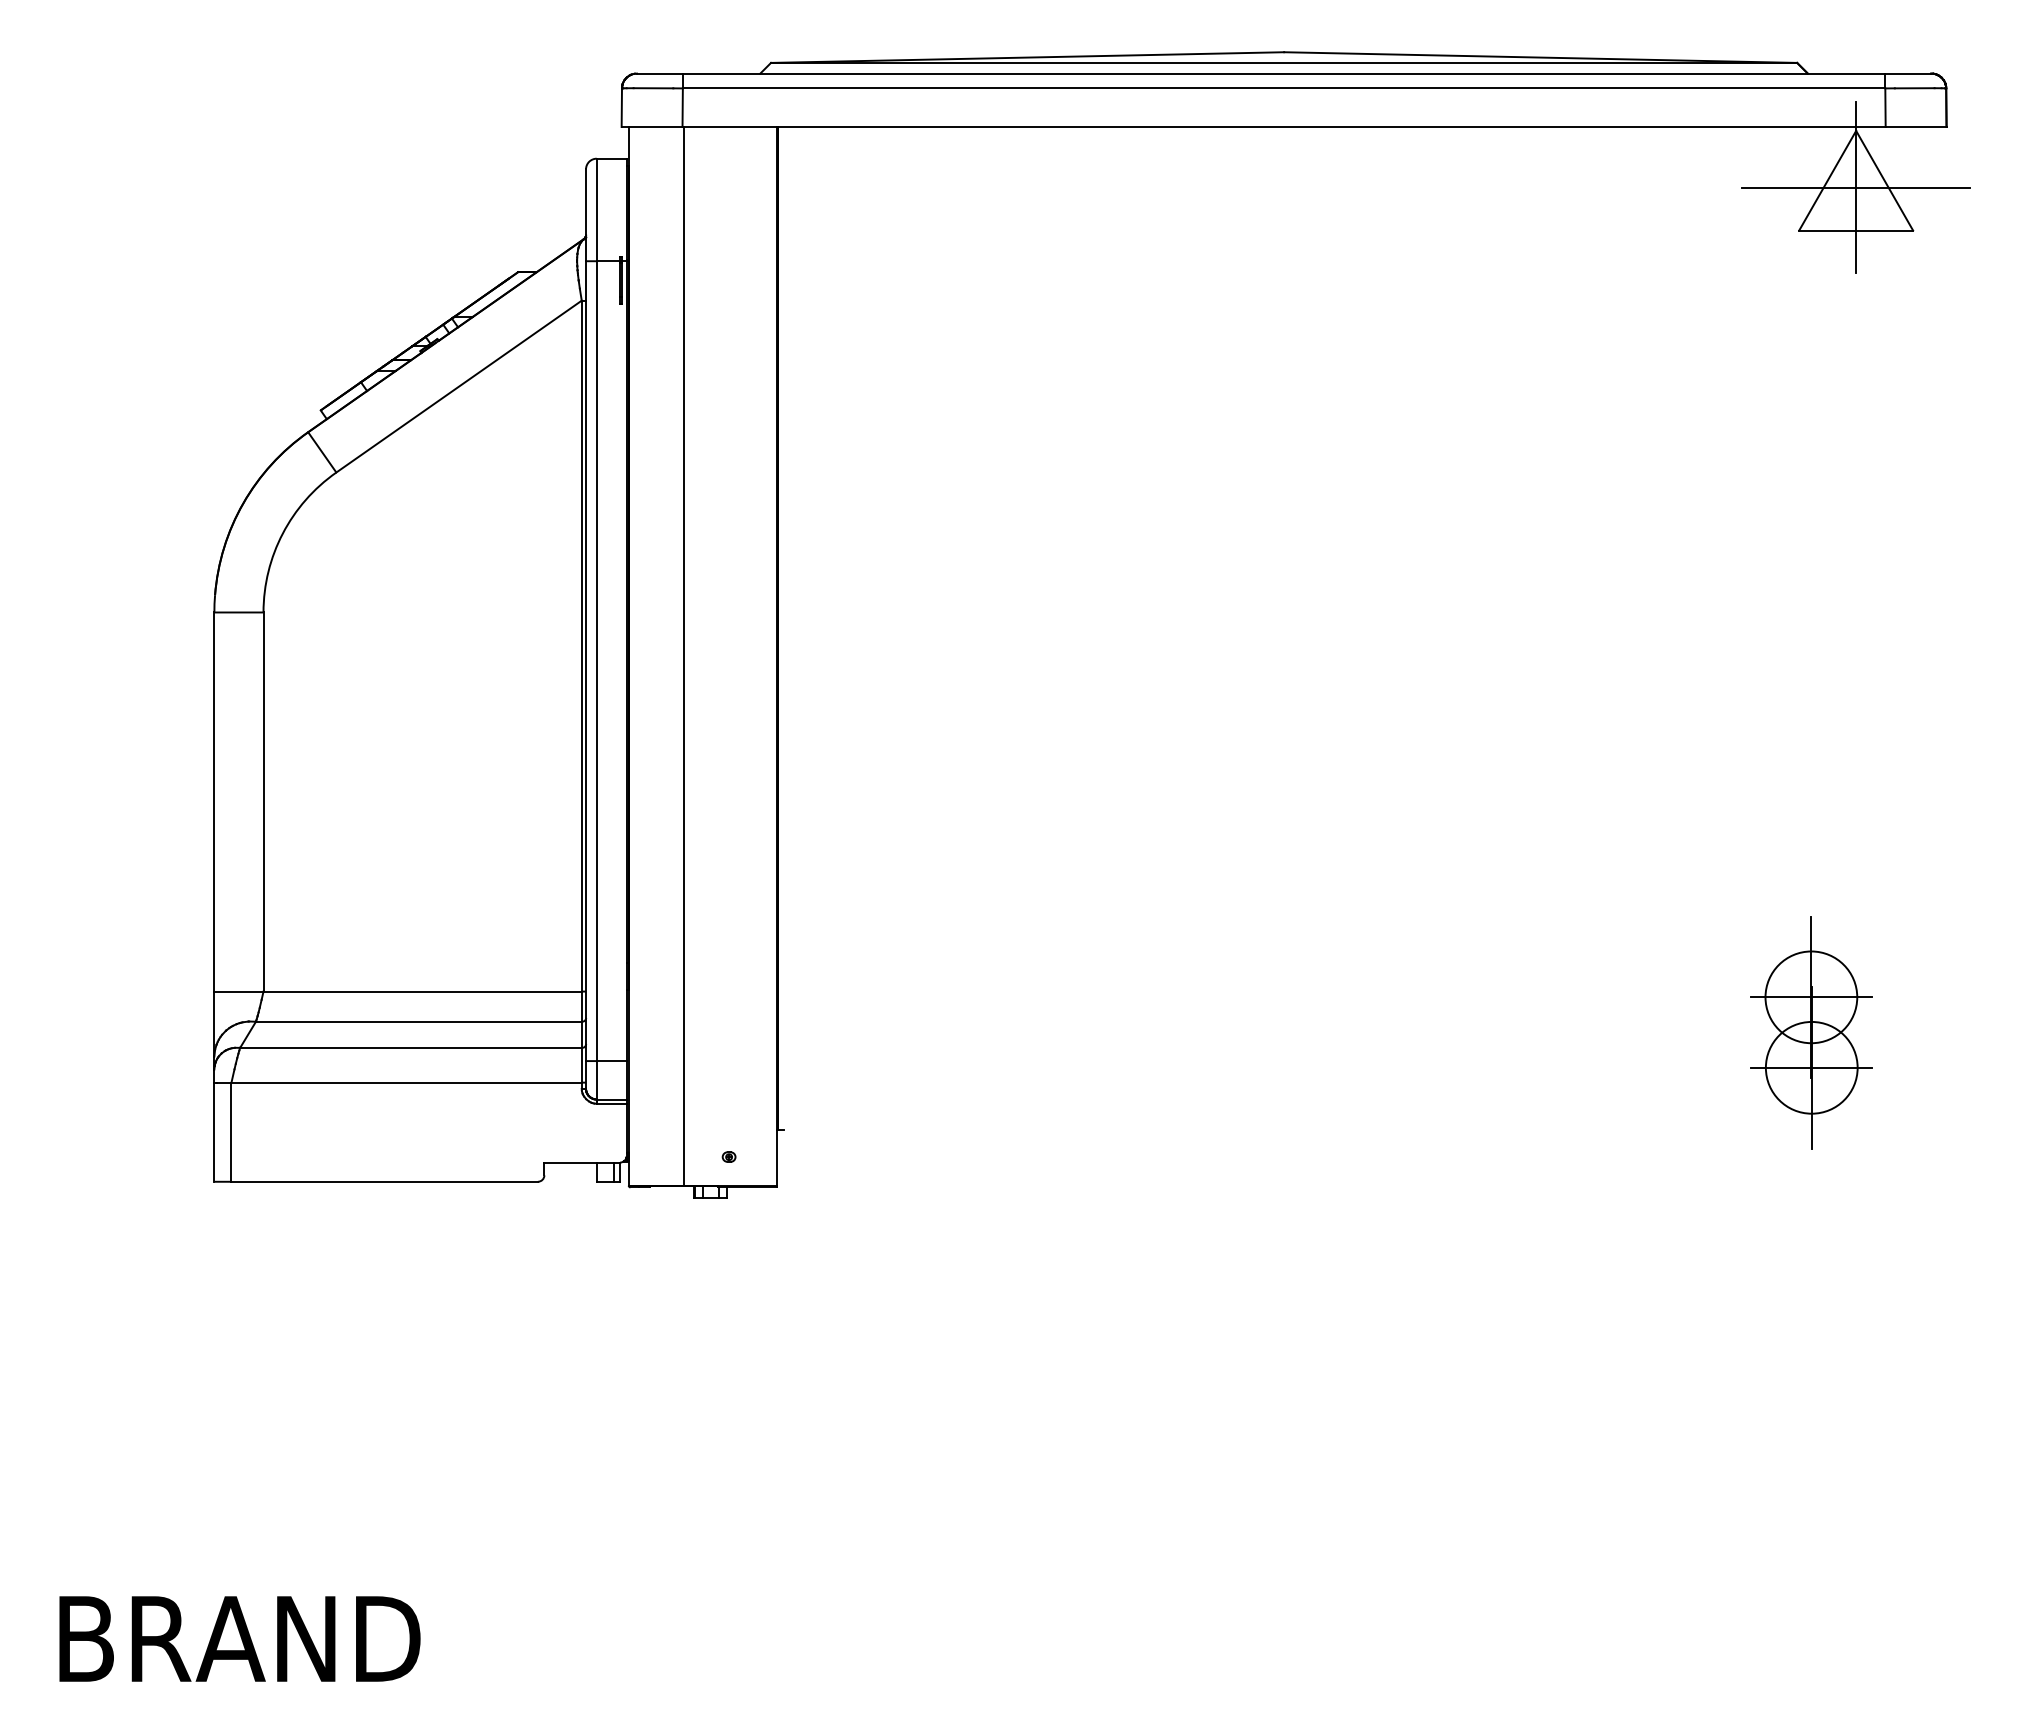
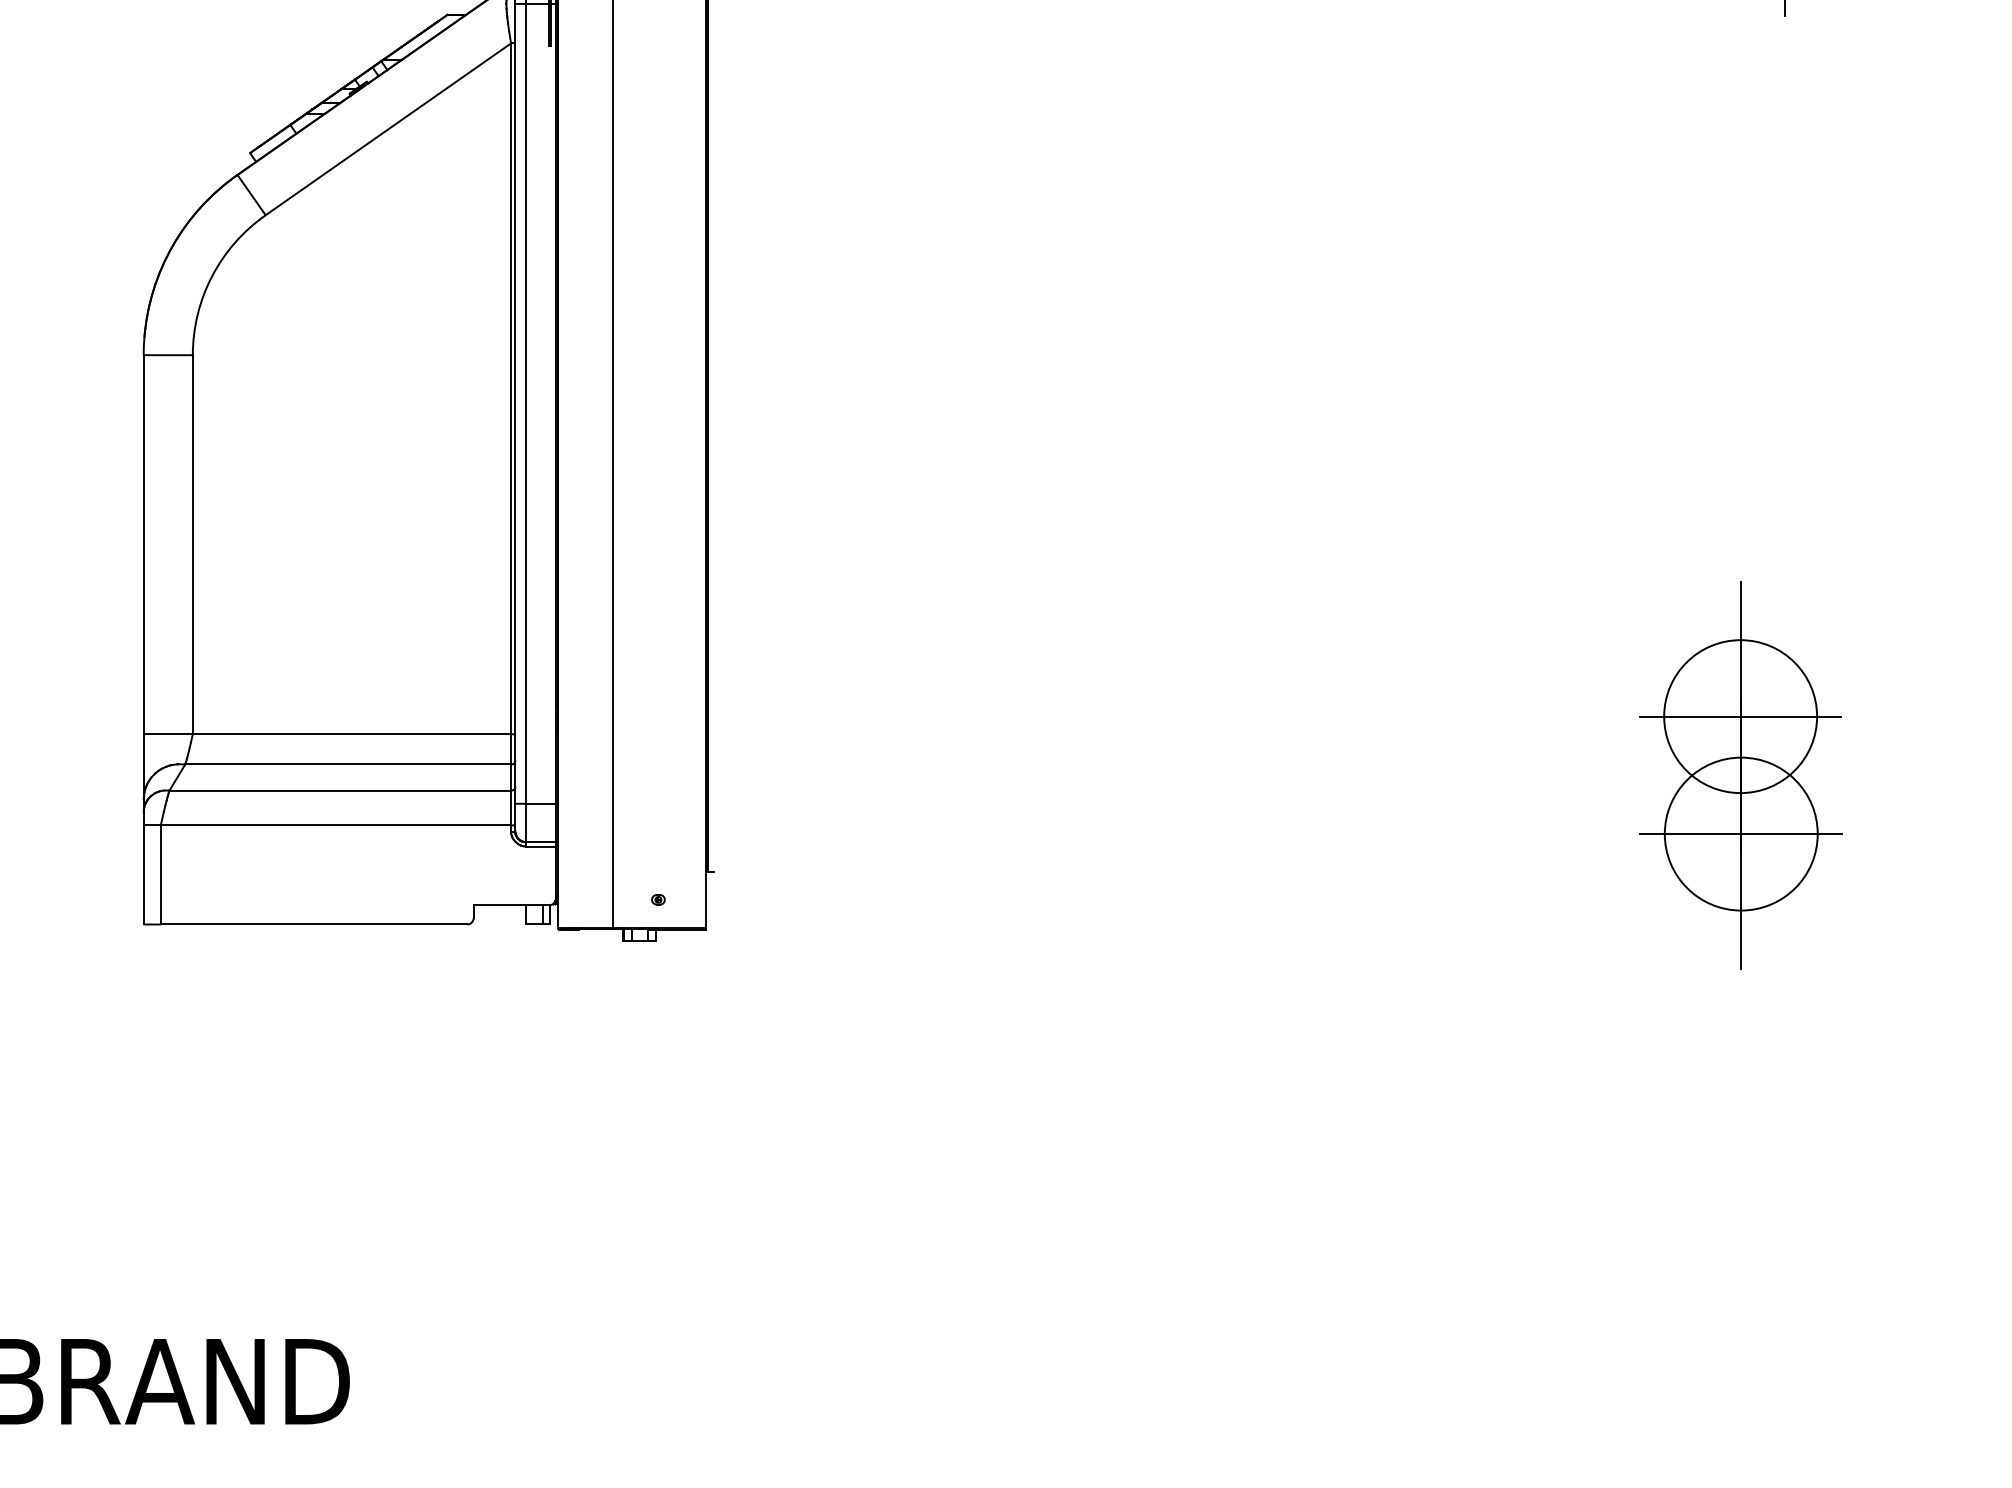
part: (1811, 1032) -> (1740, 775), size x1.67

